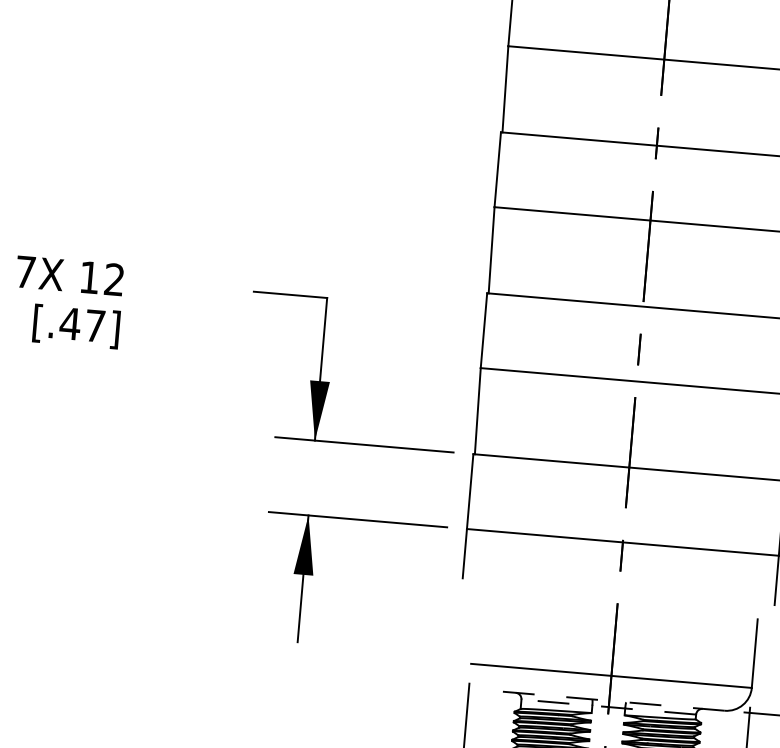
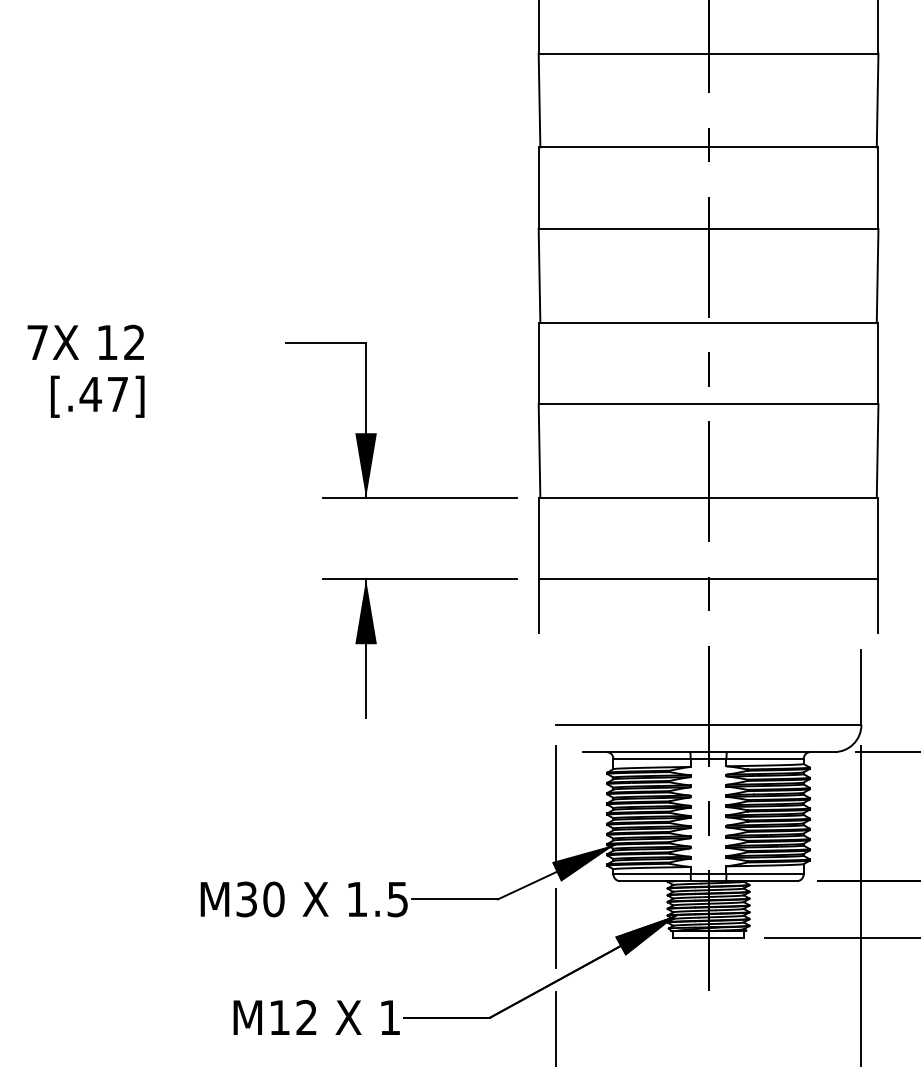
line: (609, 701) -> (708, 752), dashed -> solid
line: (608, 706) -> (708, 758), dashed -> solid

